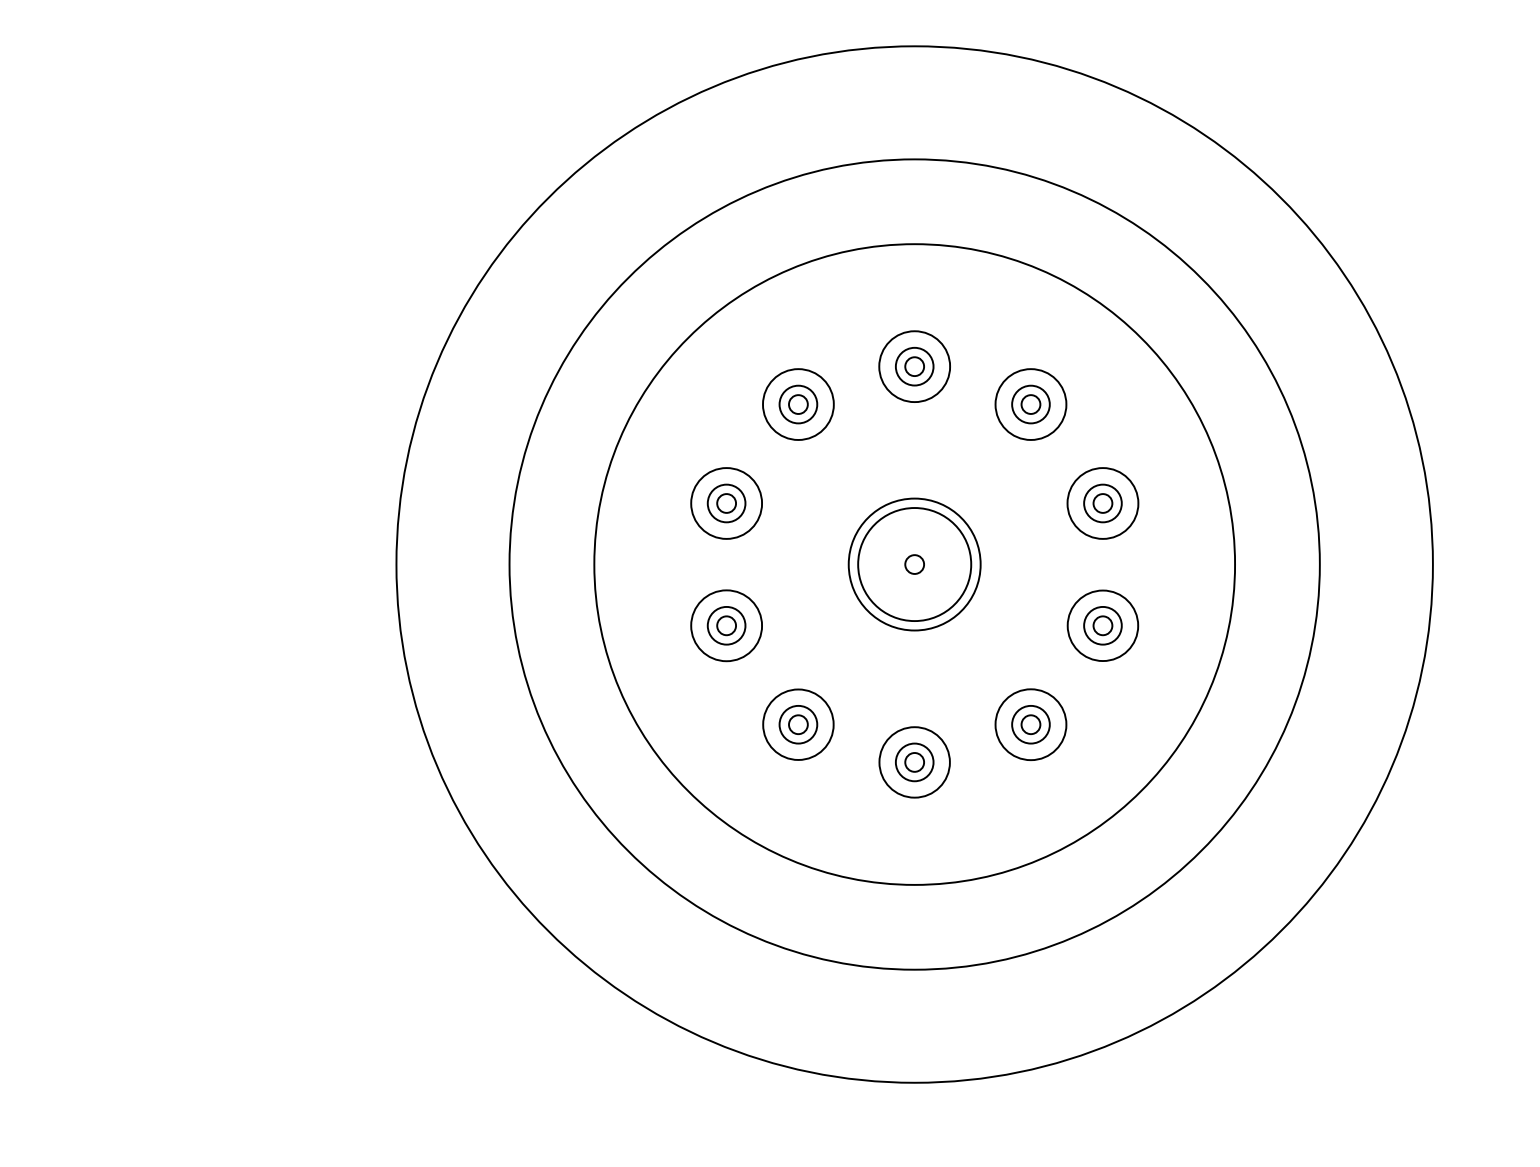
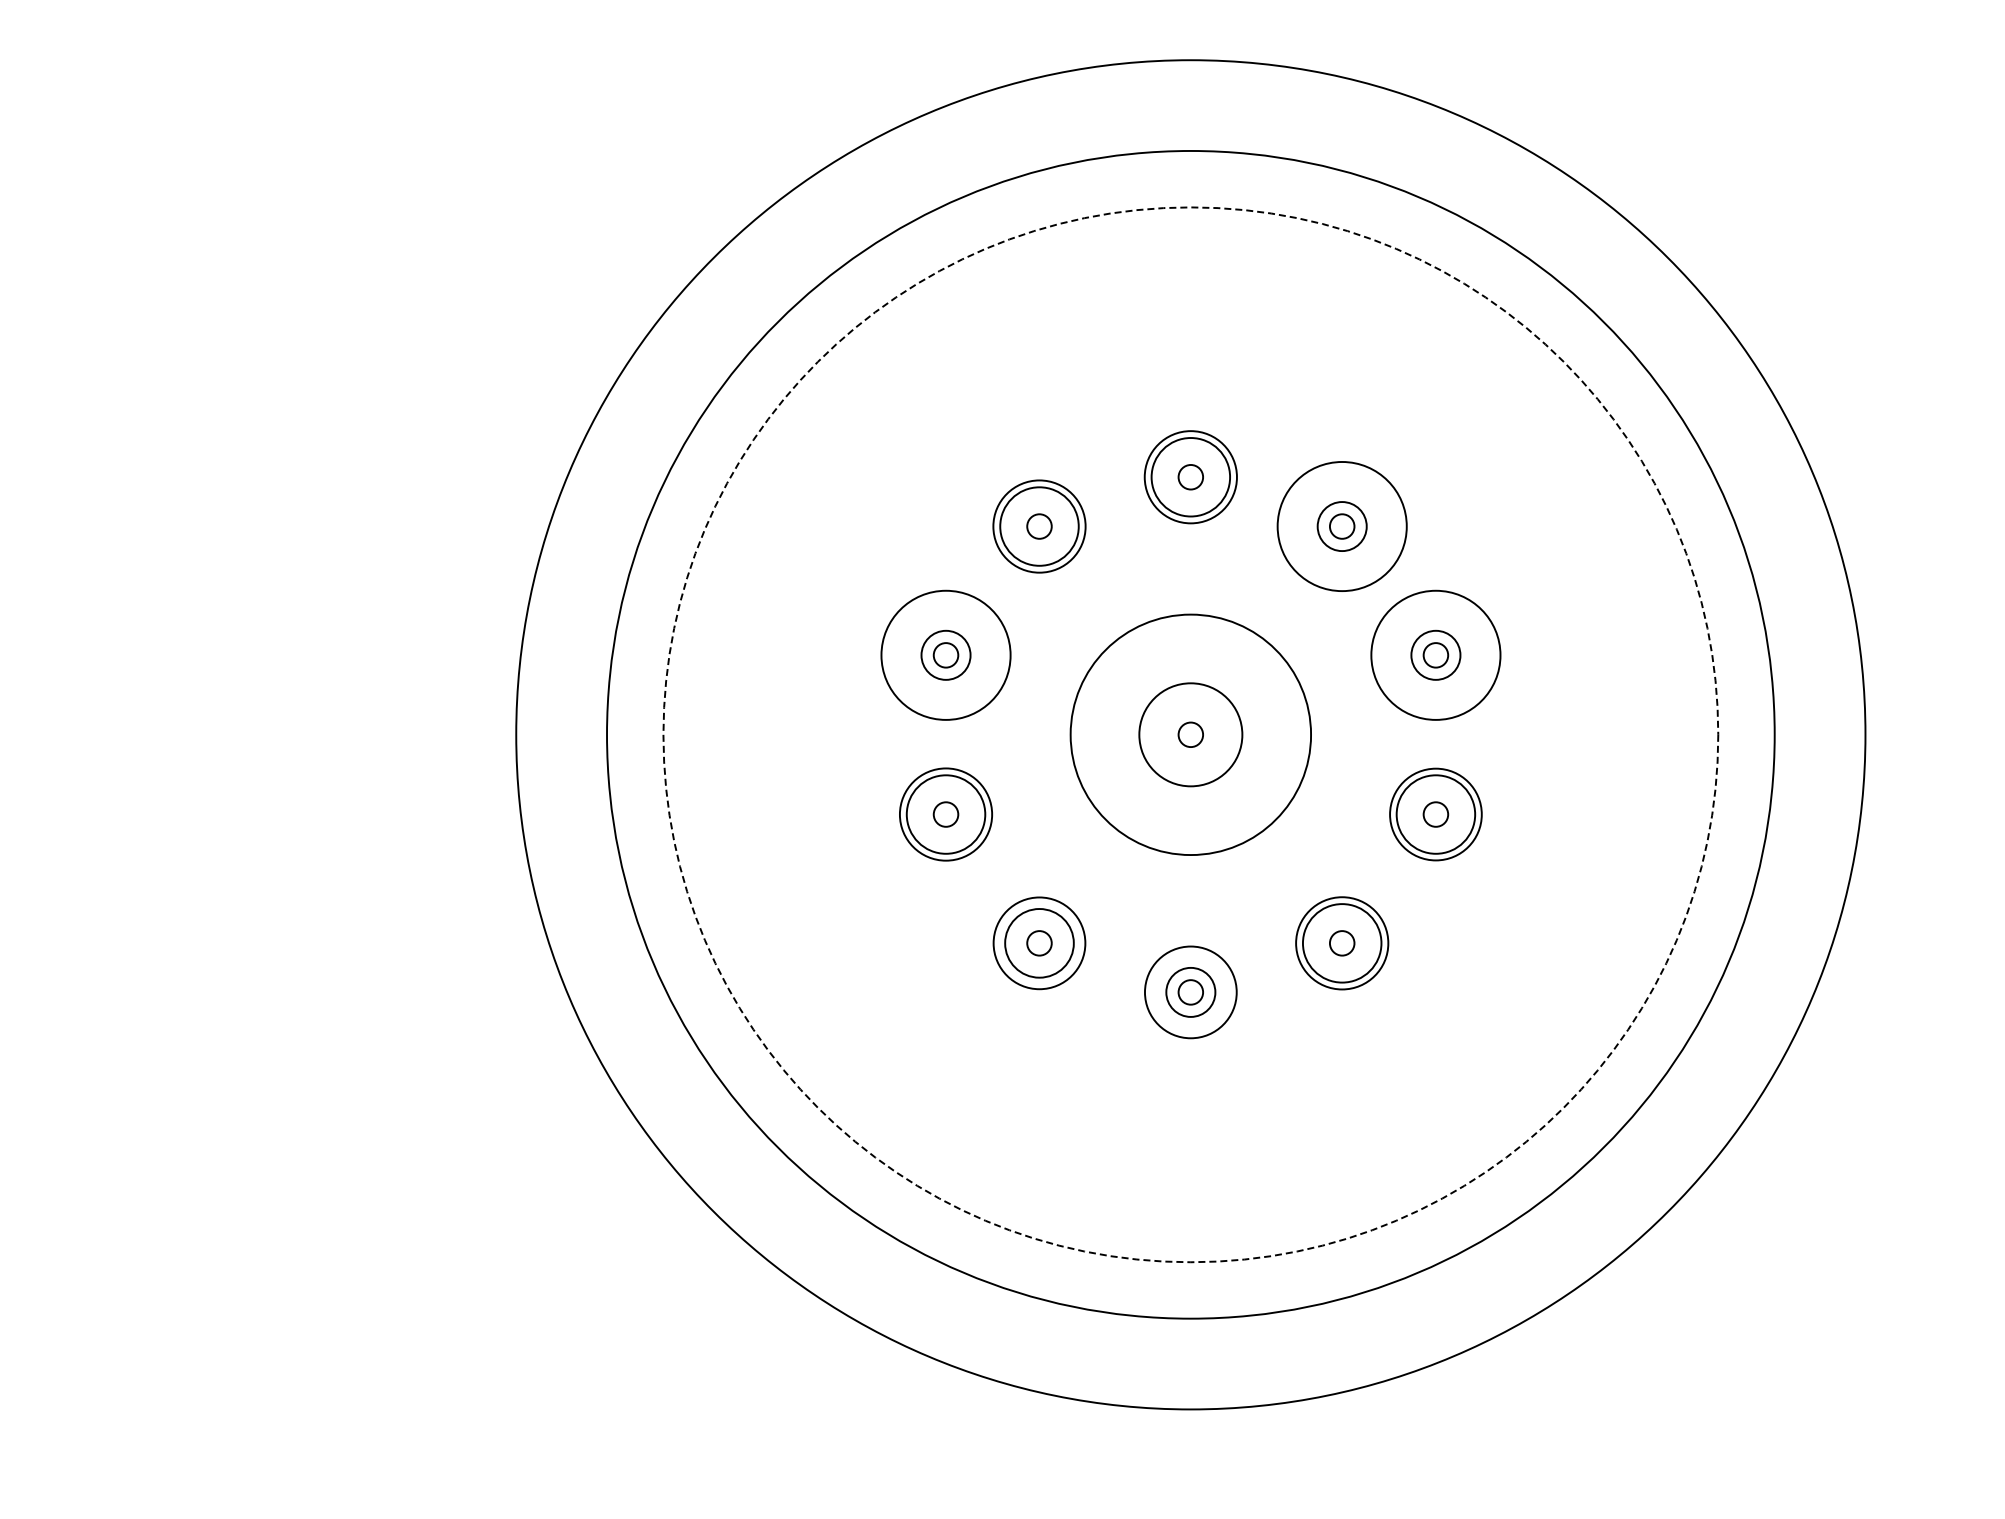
circle: (914, 366) -> (1190, 476), size x1.6
circle: (798, 404) -> (1039, 526), size x1.6
circle: (1031, 404) -> (1342, 526), size x1.4
circle: (726, 503) -> (945, 655), size x1.4
circle: (1102, 503) -> (1435, 655), size x1.4
circle: (914, 564) -> (1190, 734), size x0.7
circle: (914, 564) -> (1190, 734), size x1.4
circle: (914, 564) -> (1190, 734), size x1.4
circle: (914, 564) -> (1190, 734), solid -> dashed
circle: (726, 625) -> (945, 814), size x1.6
circle: (1102, 625) -> (1435, 814), size x1.6
circle: (798, 724) -> (1039, 942), size x1.4
circle: (1030, 724) -> (1341, 942), size x1.6

